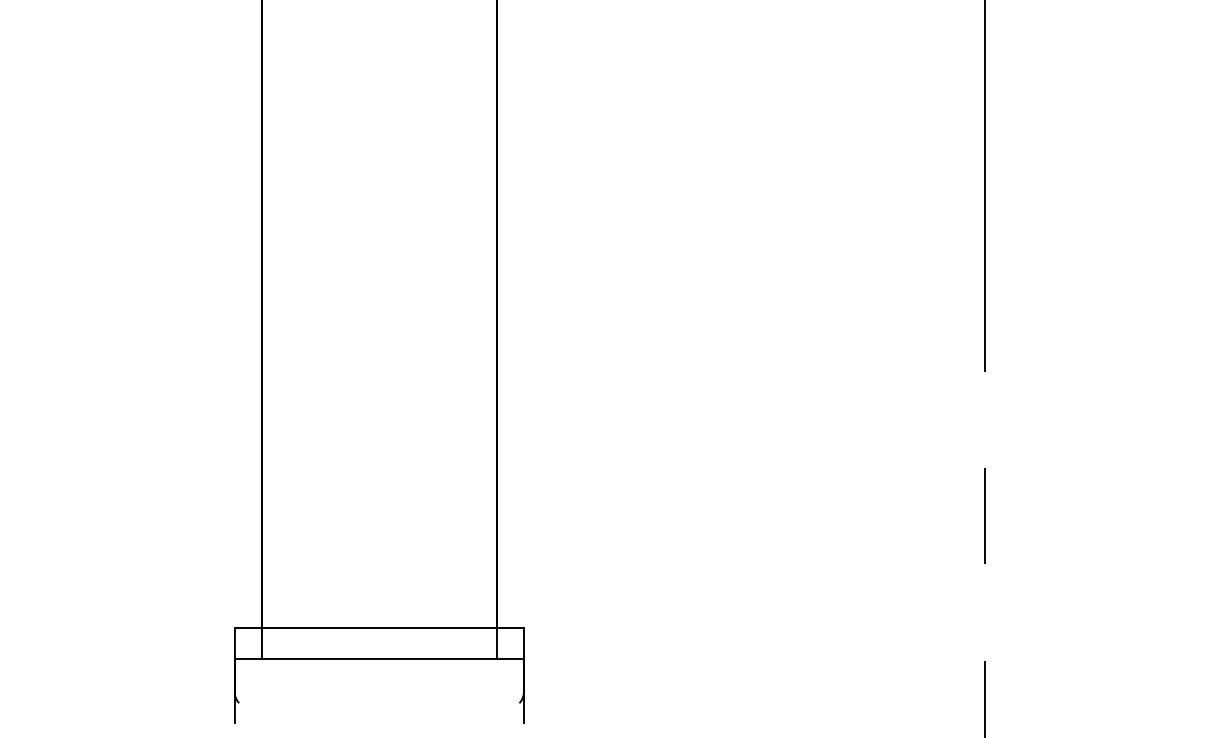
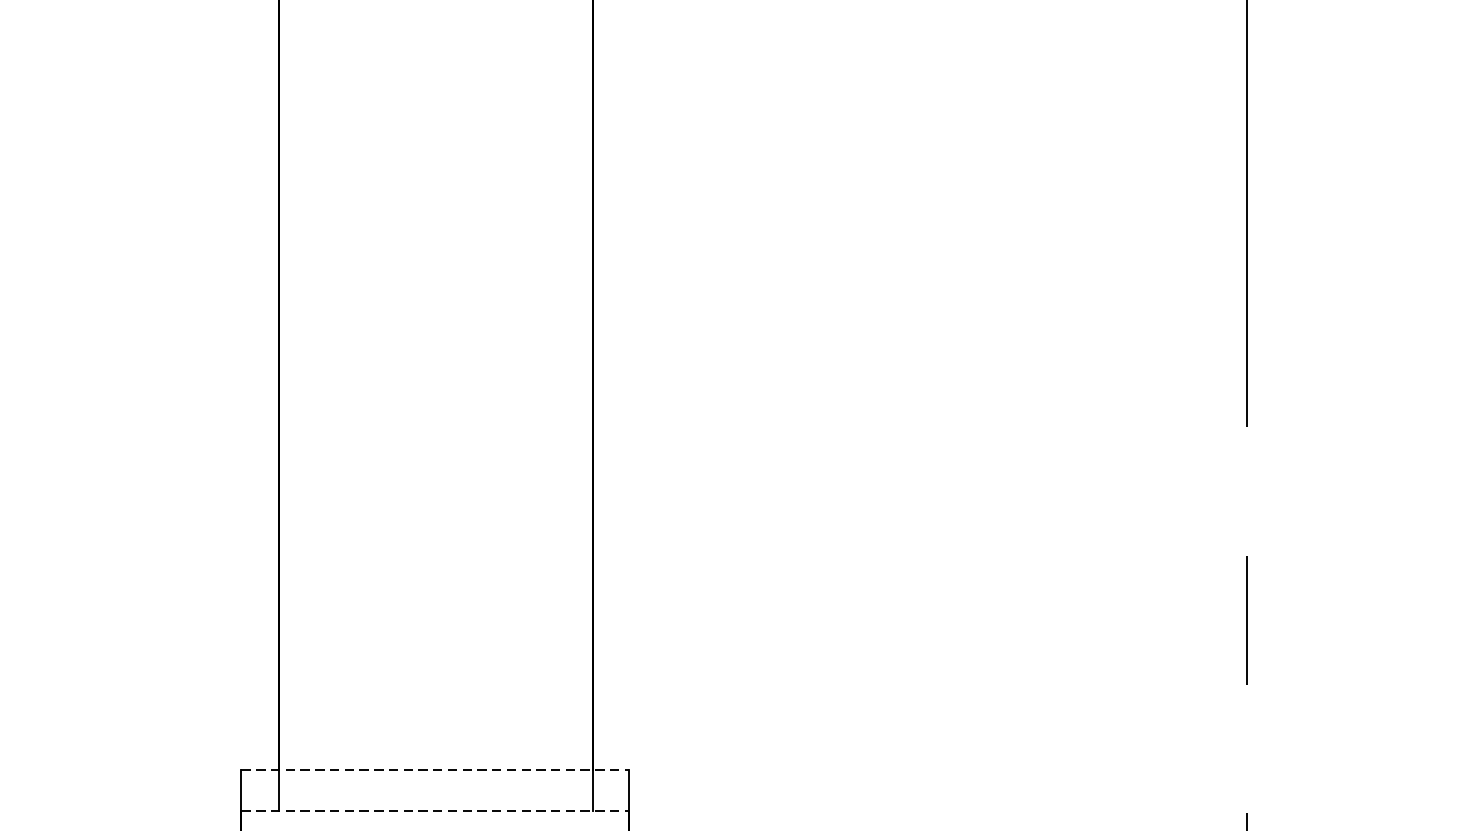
line: (379, 628) -> (435, 770), solid -> dashed
line: (379, 658) -> (435, 810), solid -> dashed

